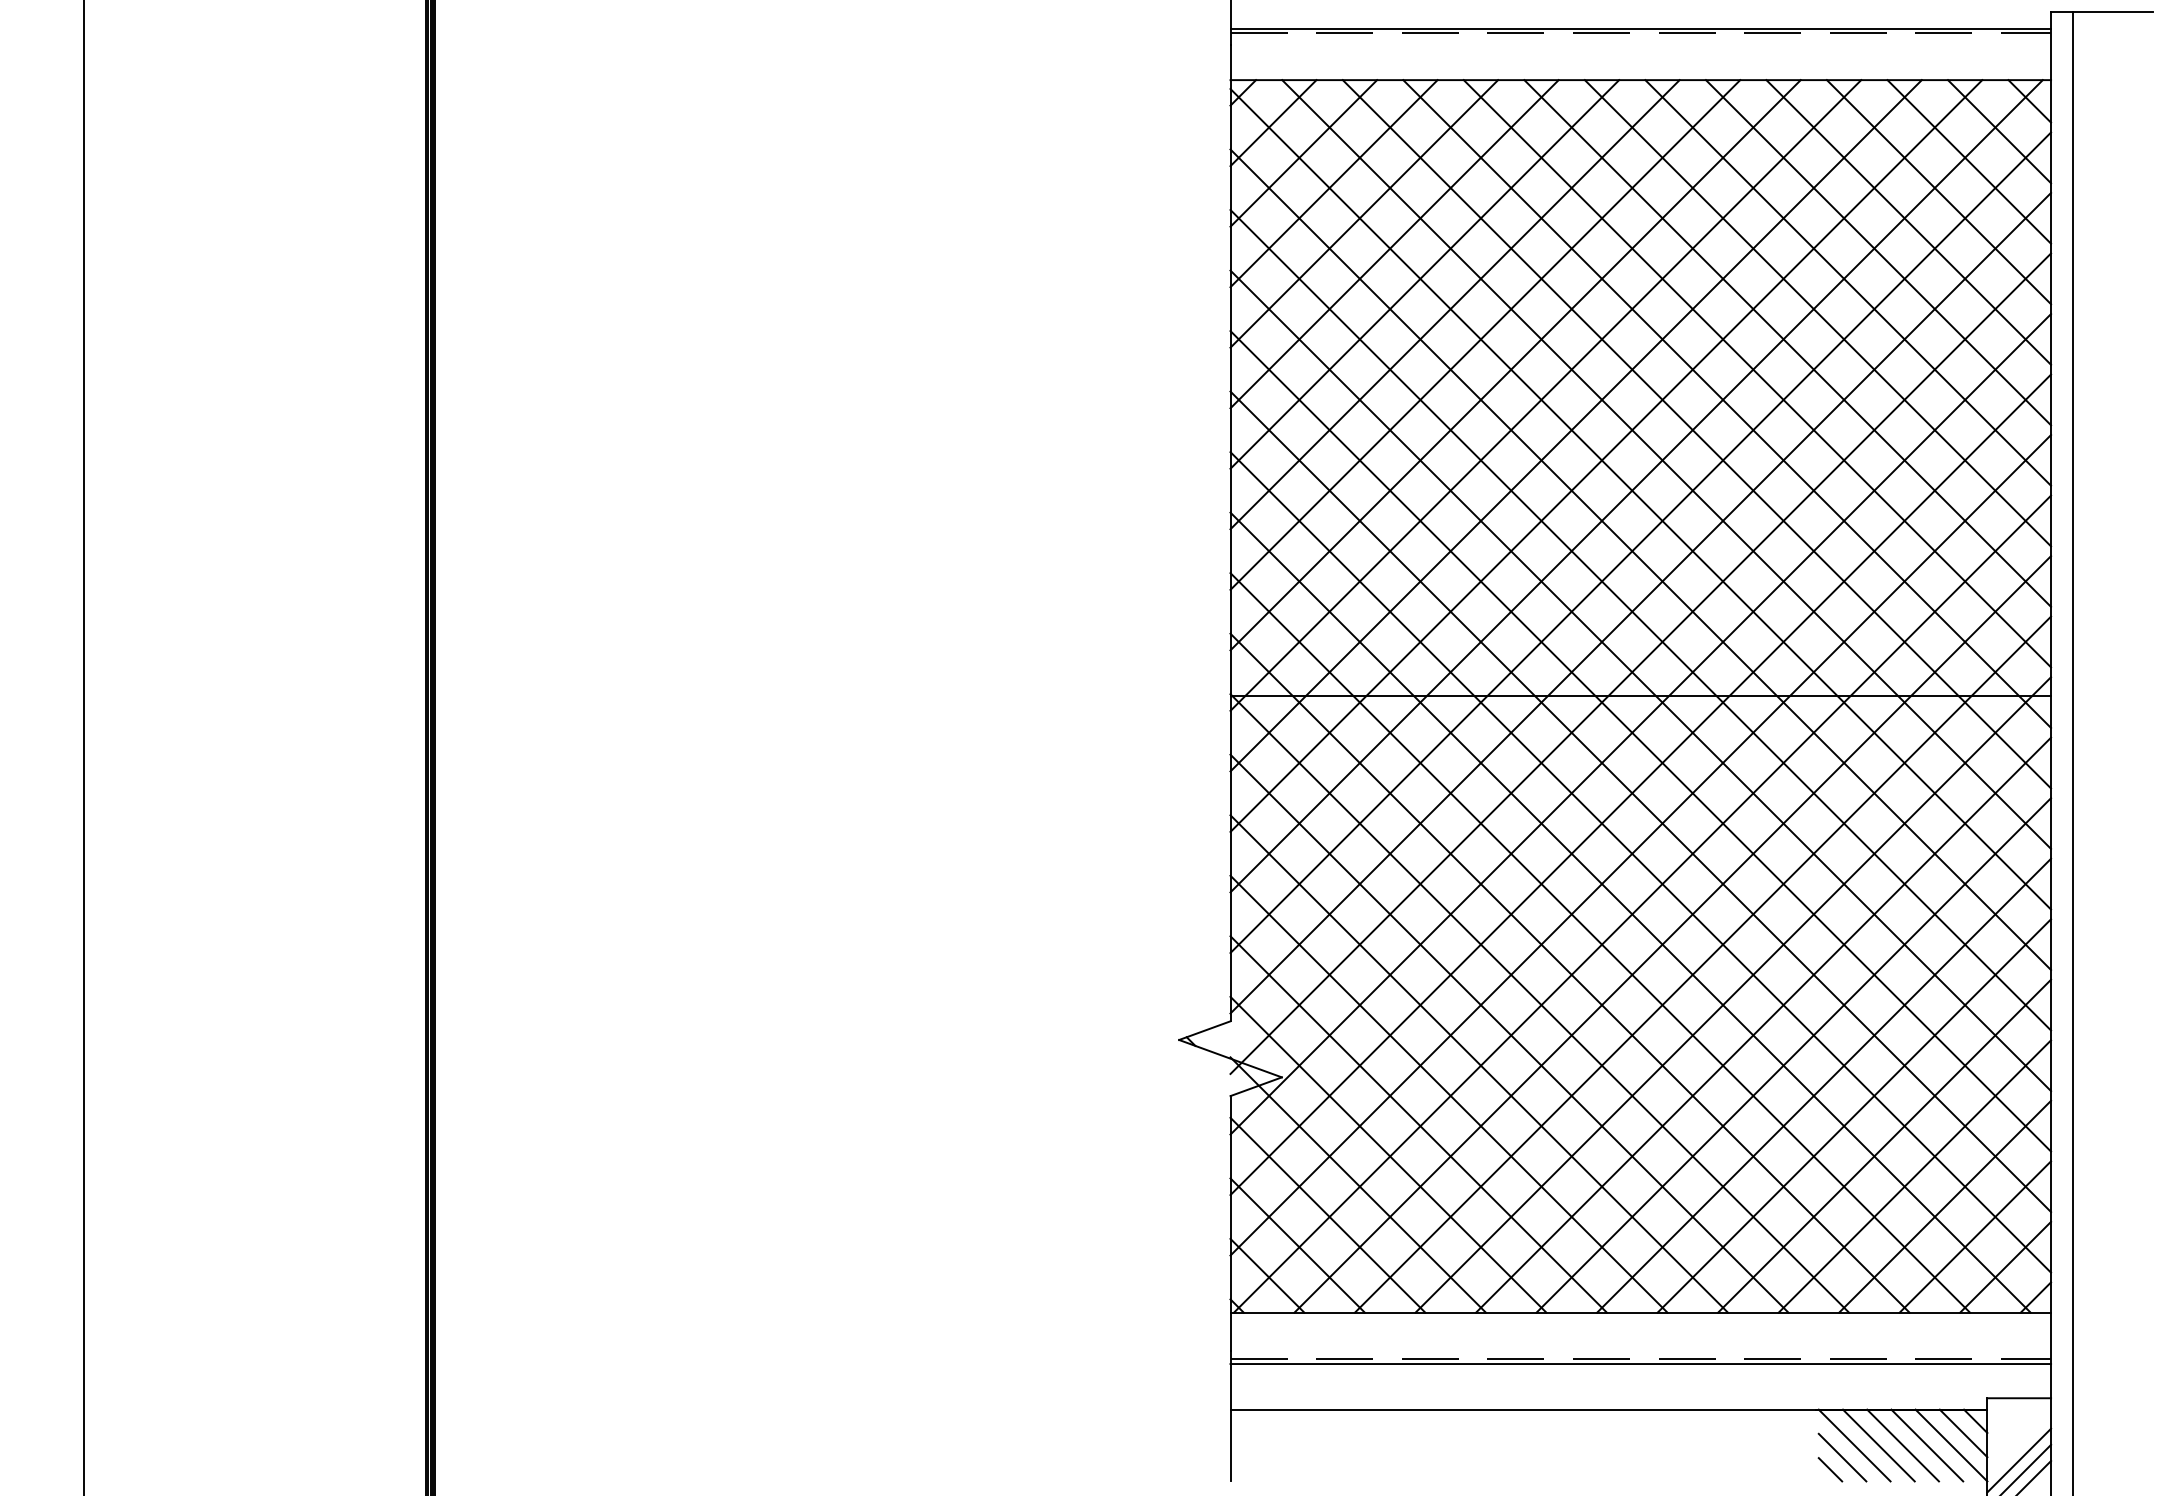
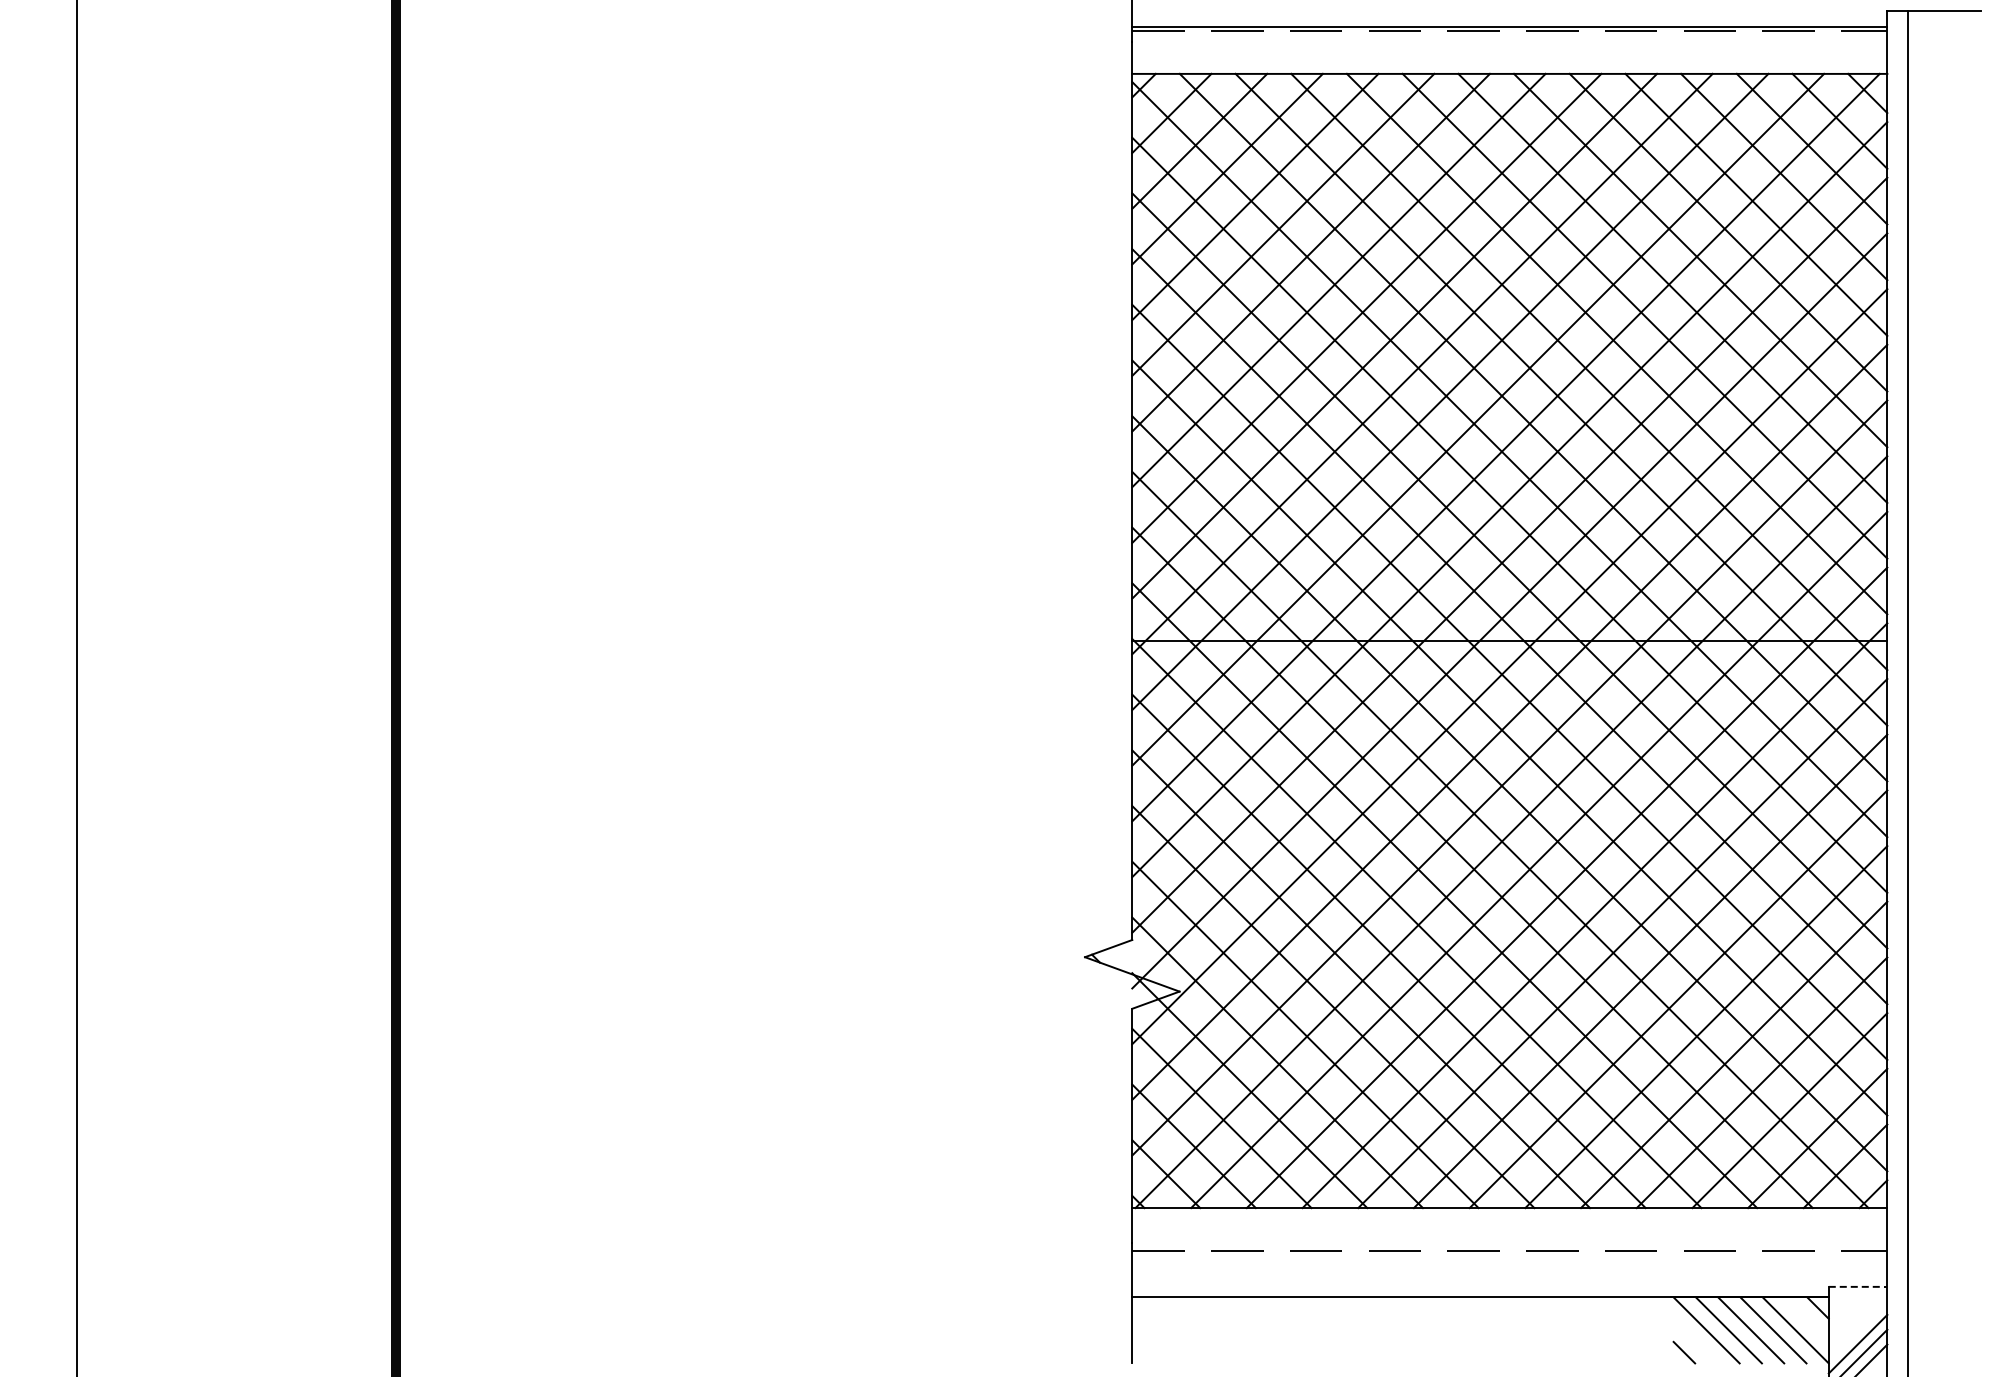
line: (1640, 1364) -> (1509, 1255), removed
line: (2019, 1397) -> (1858, 1286), solid -> dashed
line: (1963, 1433) -> (1806, 1319), removed
line: (1842, 1457) -> (1695, 1341), removed

